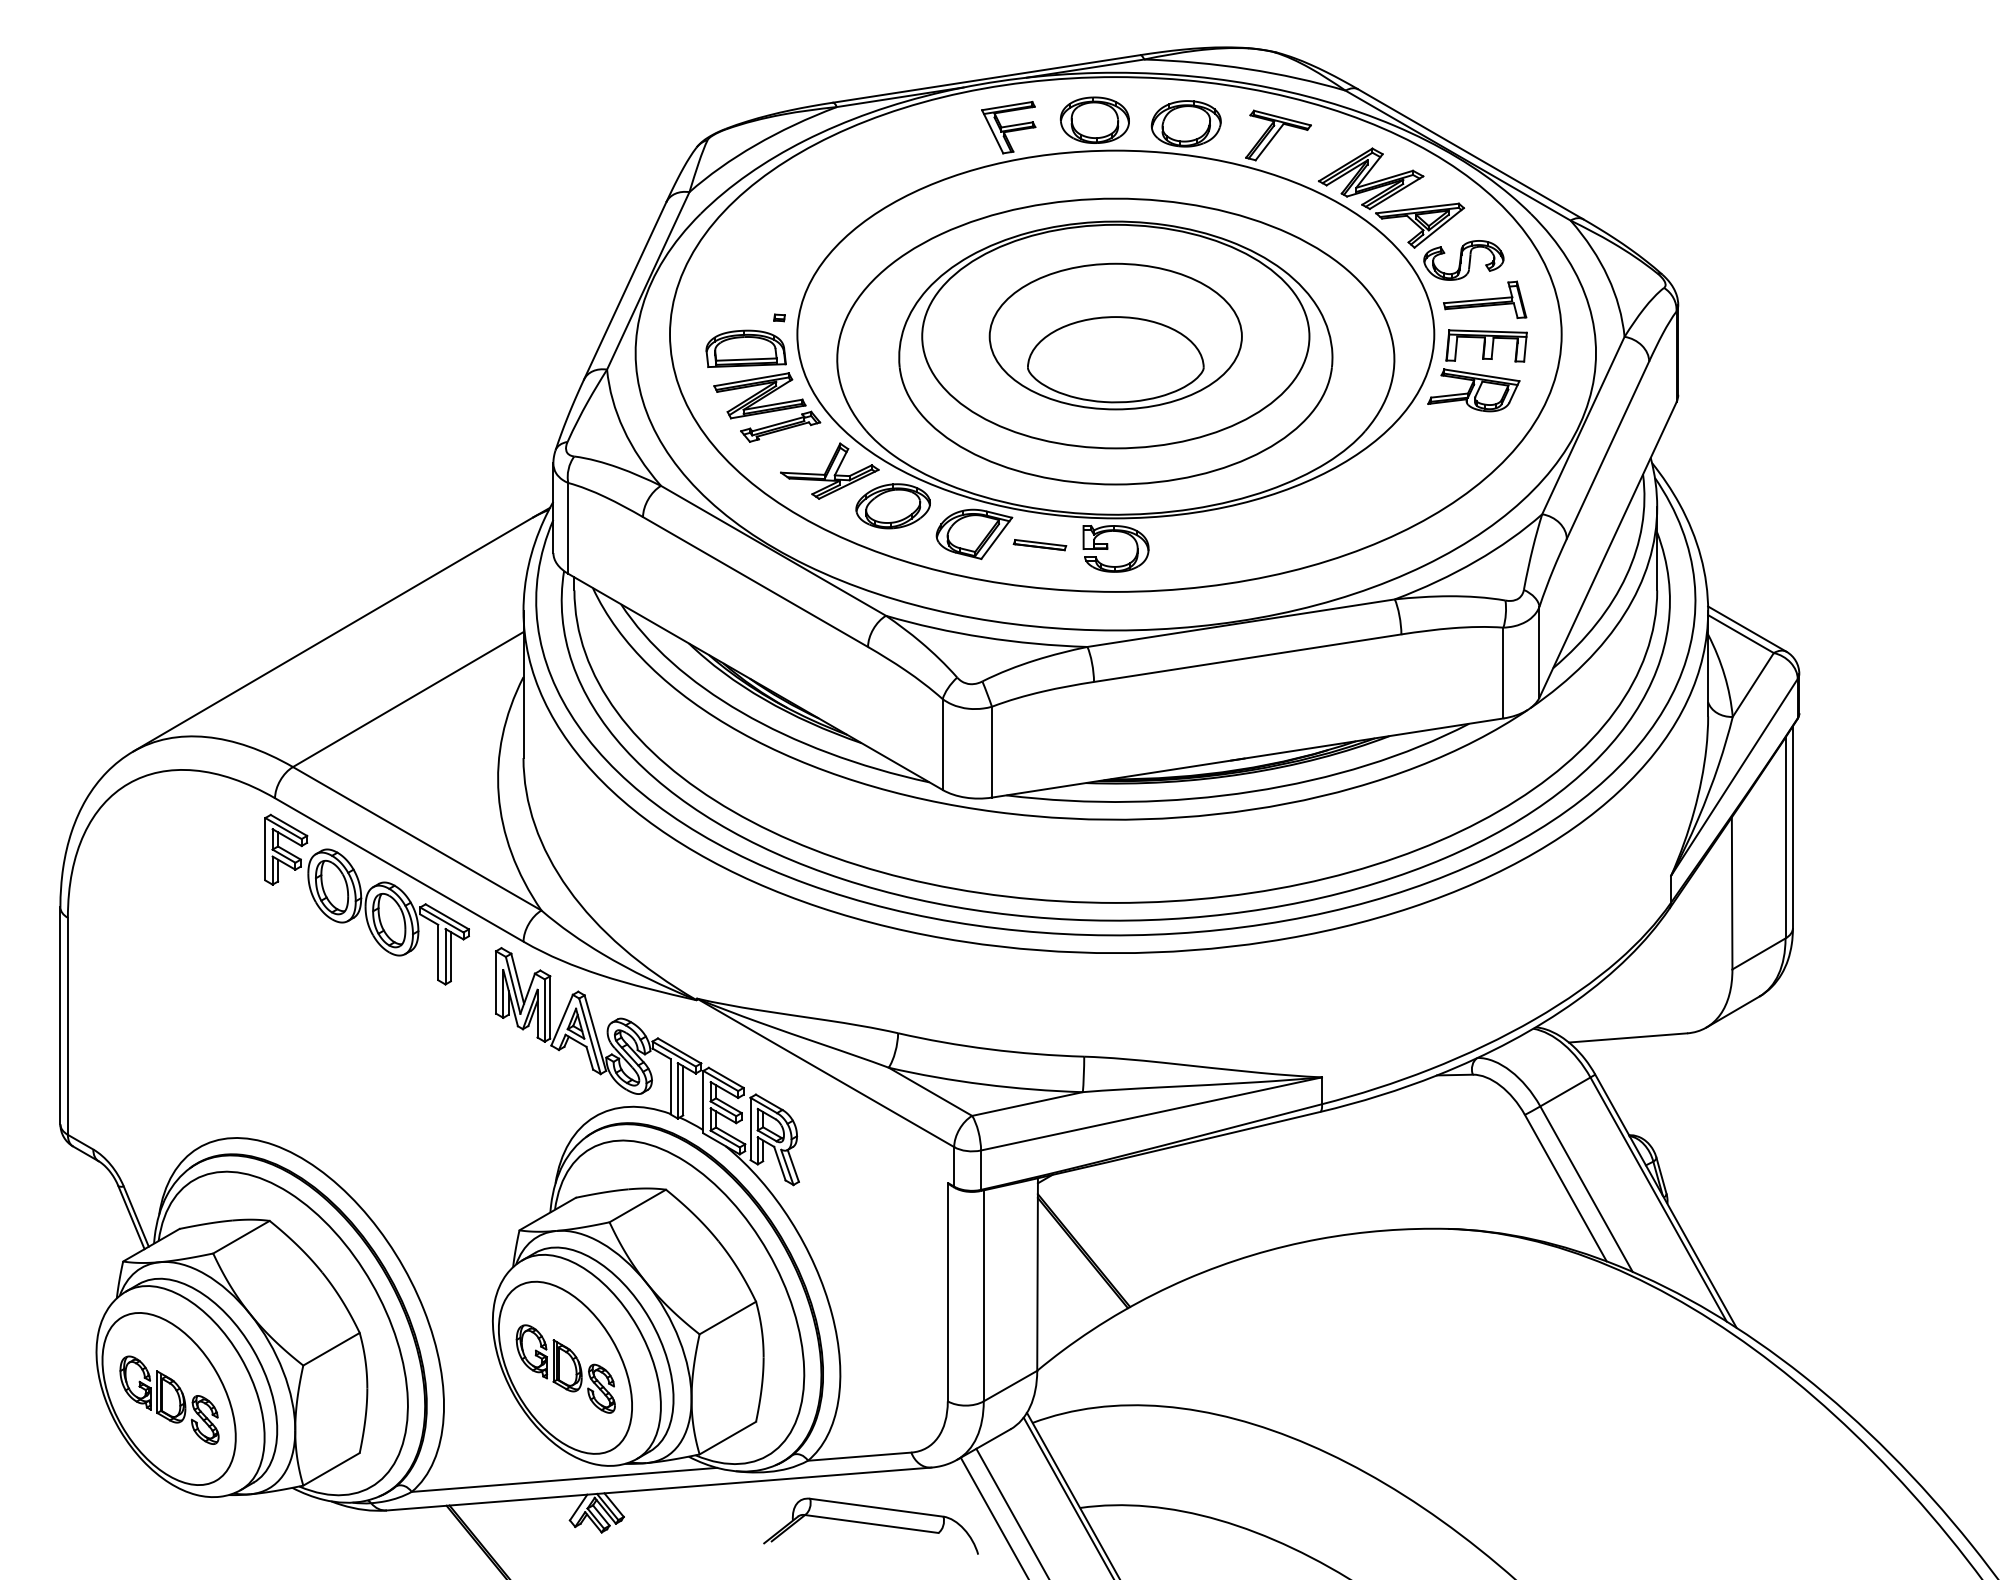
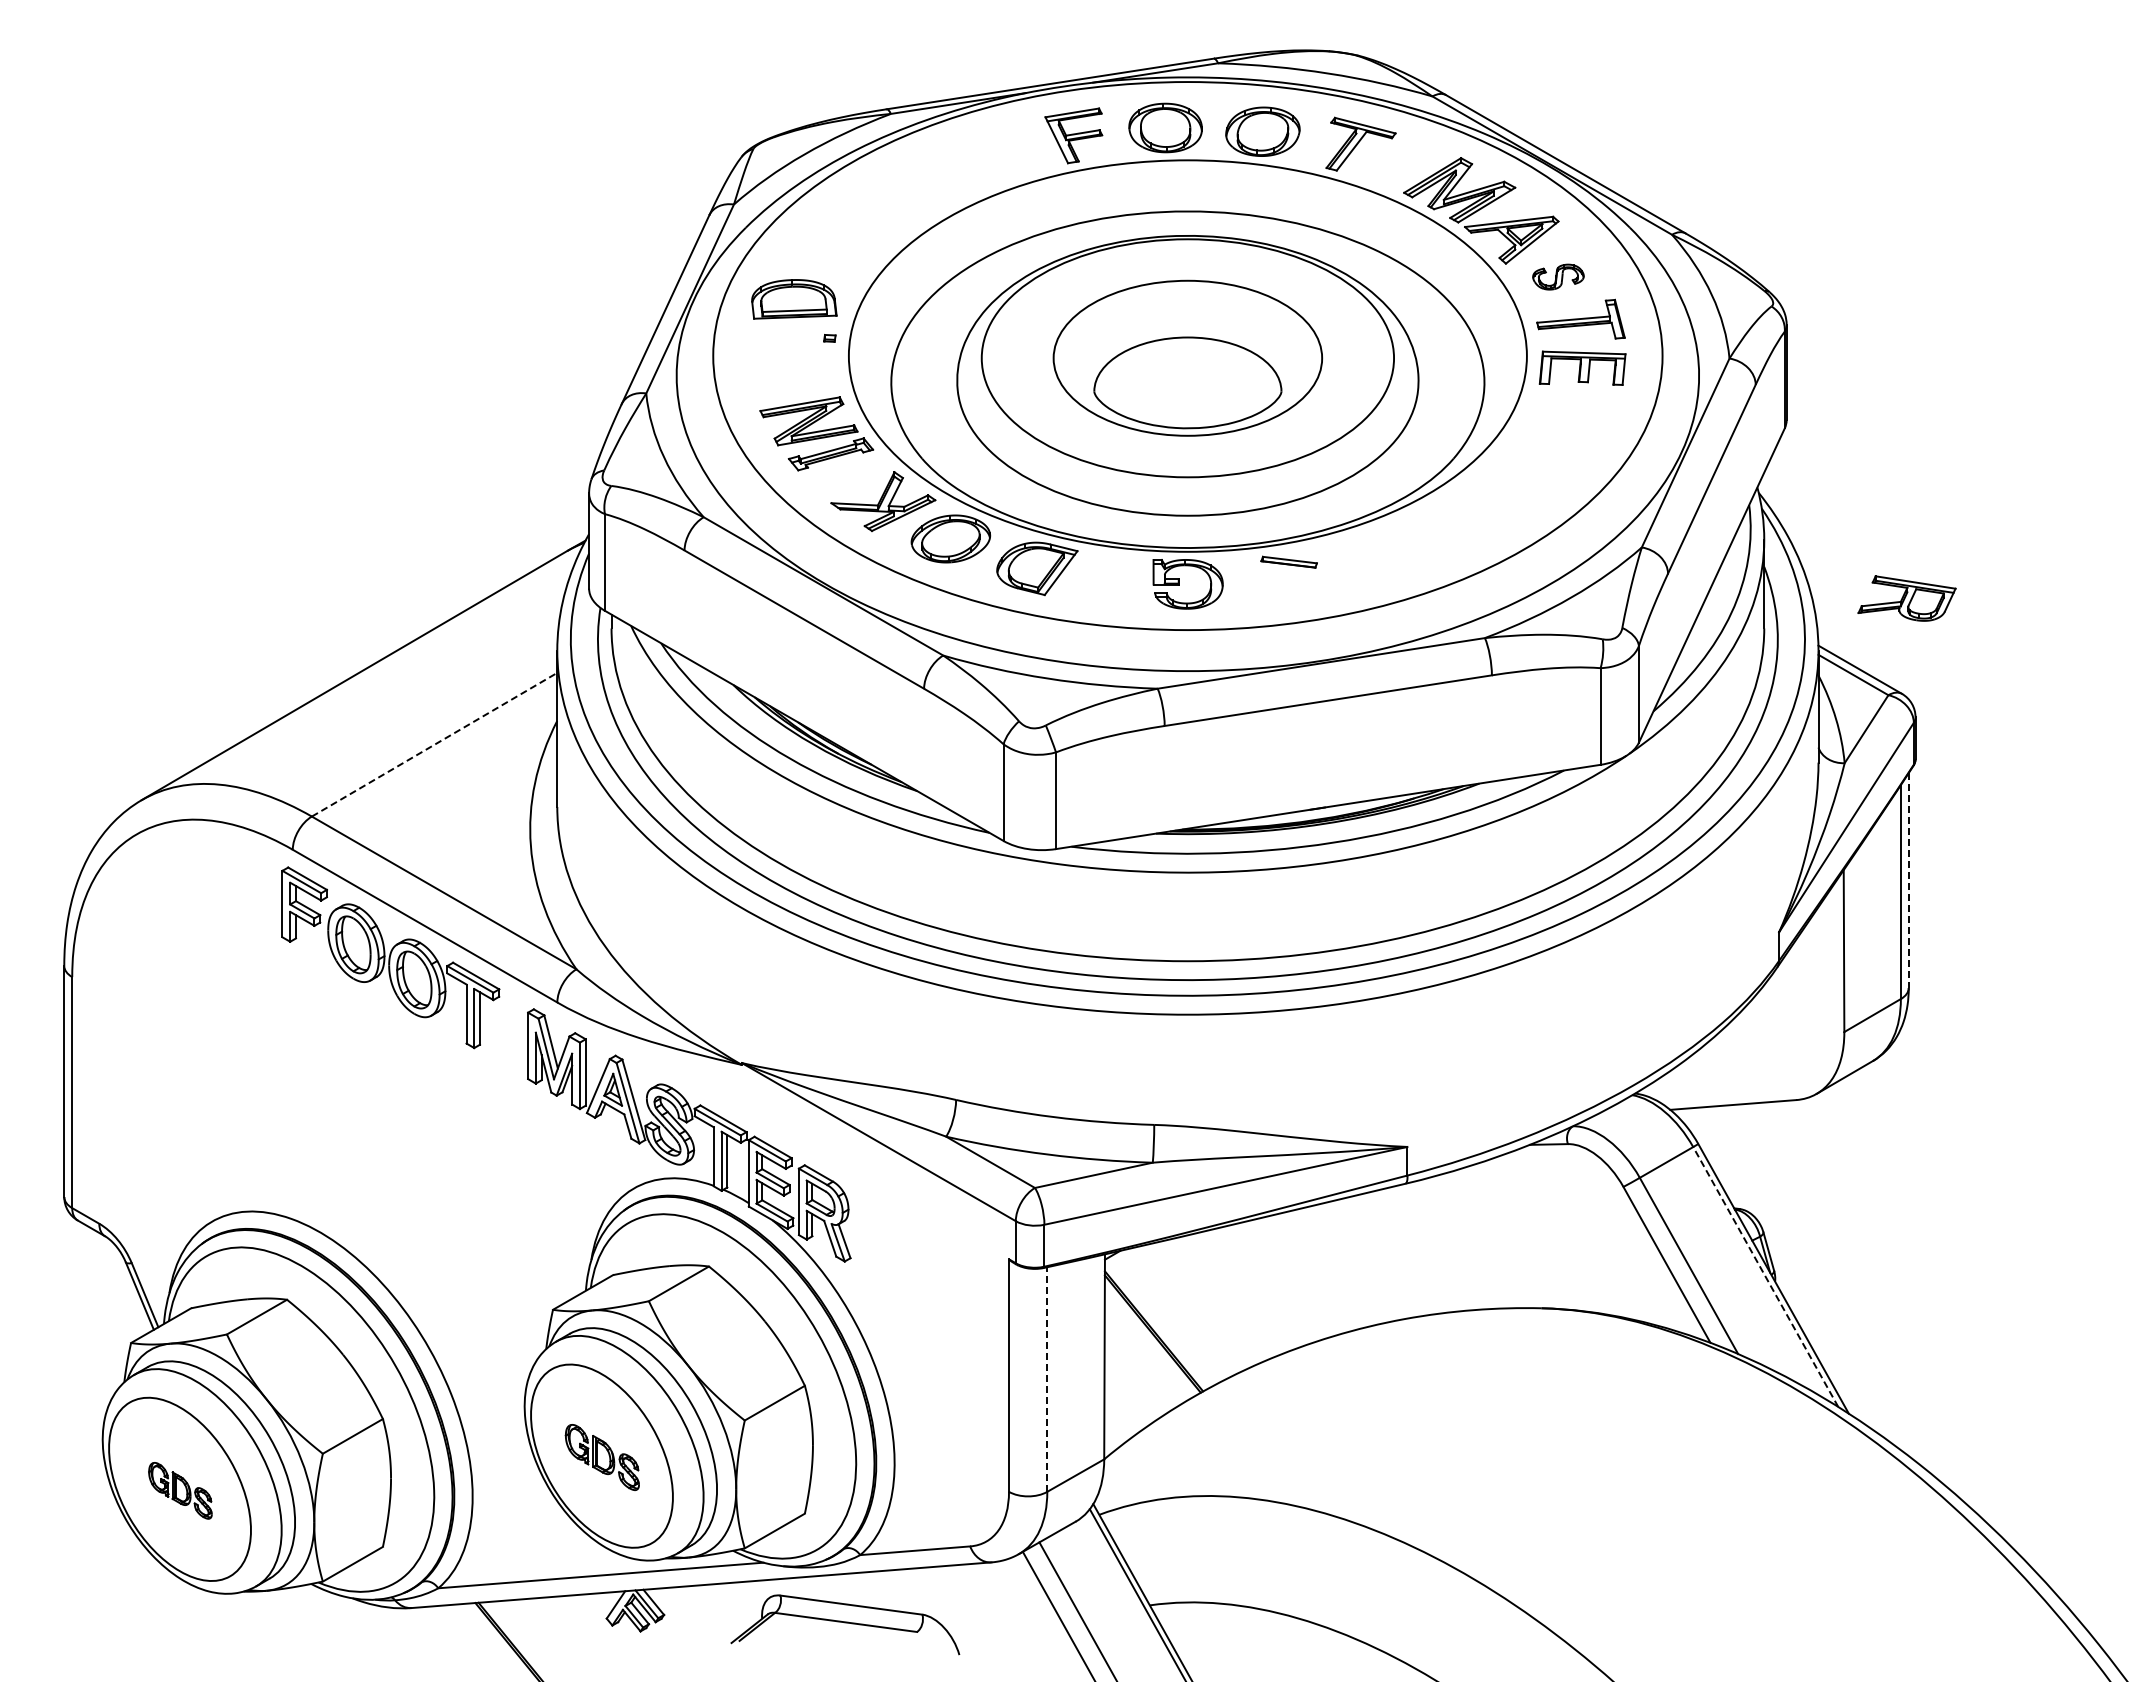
part: (1463, 259) -> (1558, 276), size x0.6
part: (746, 348) -> (794, 299), moved
part: (1473, 390) -> (1906, 598), moved
part: (1039, 544) -> (1288, 561), moved
line: (409, 699) -> (435, 744), solid -> dashed
line: (1792, 828) -> (1908, 881), solid -> dashed
line: (1658, 1200) -> (1765, 1277), solid -> dashed
line: (983, 1295) -> (1047, 1379), solid -> dashed
part: (565, 1369) -> (602, 1457), size x0.7
part: (169, 1400) -> (180, 1490), size x0.6
part: (871, 1525) -> (845, 1624), moved

